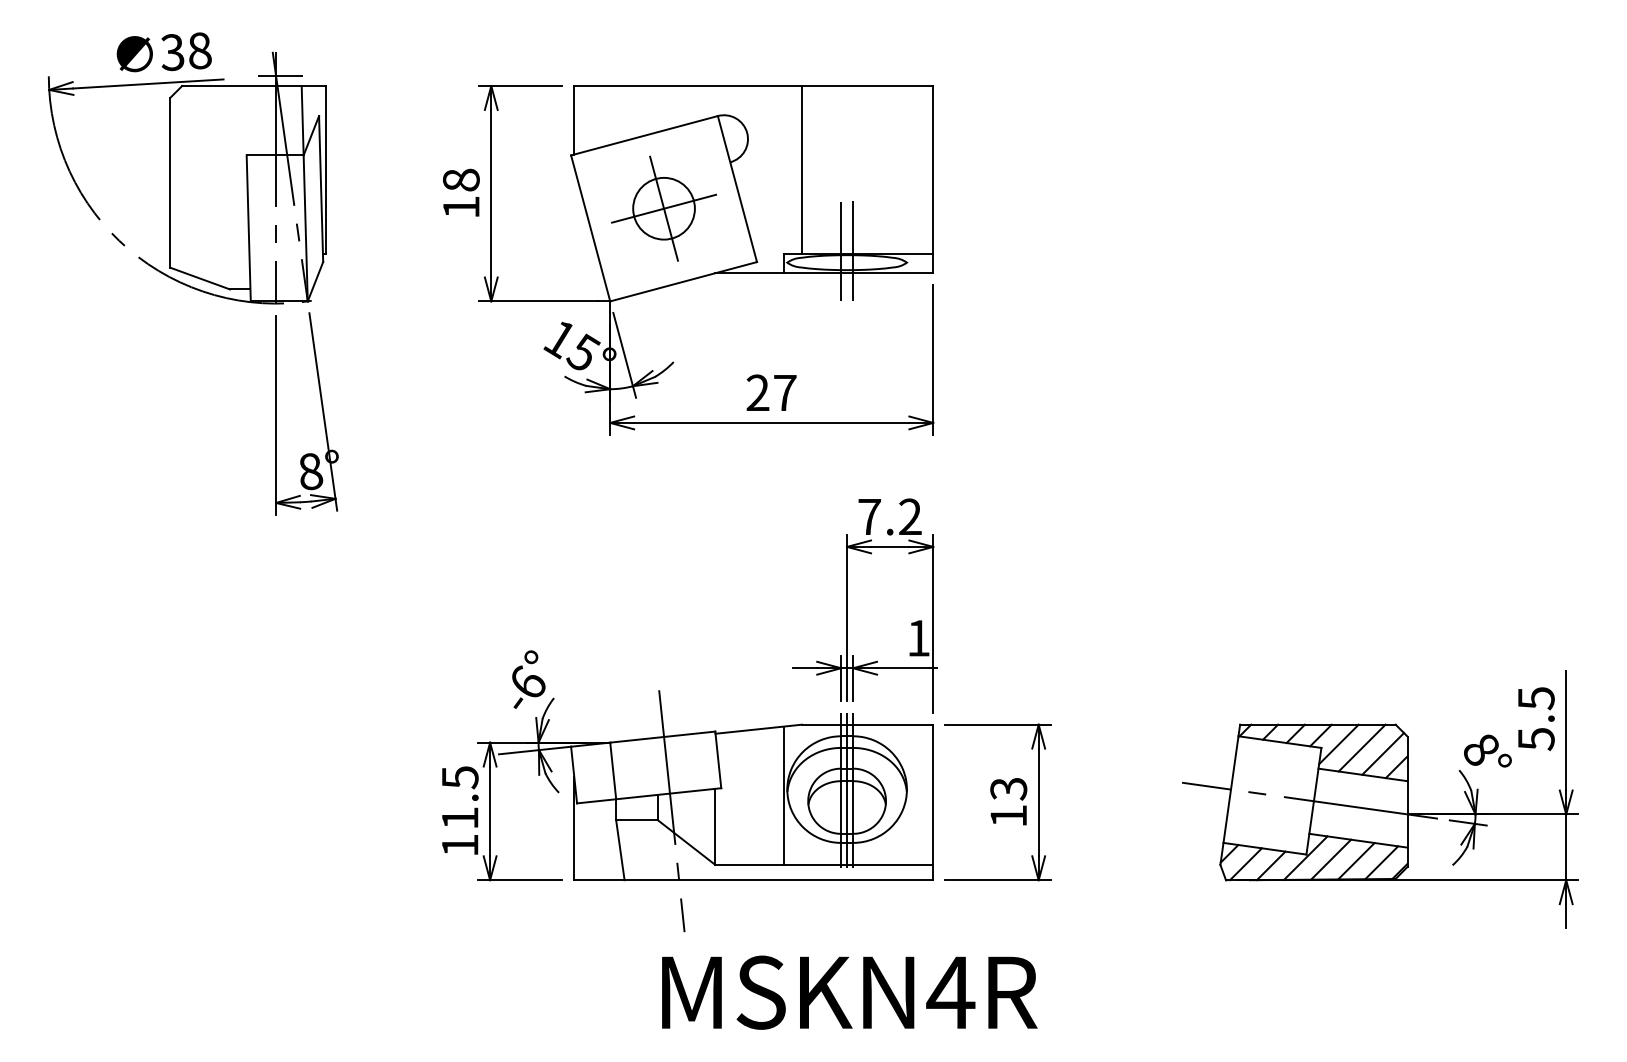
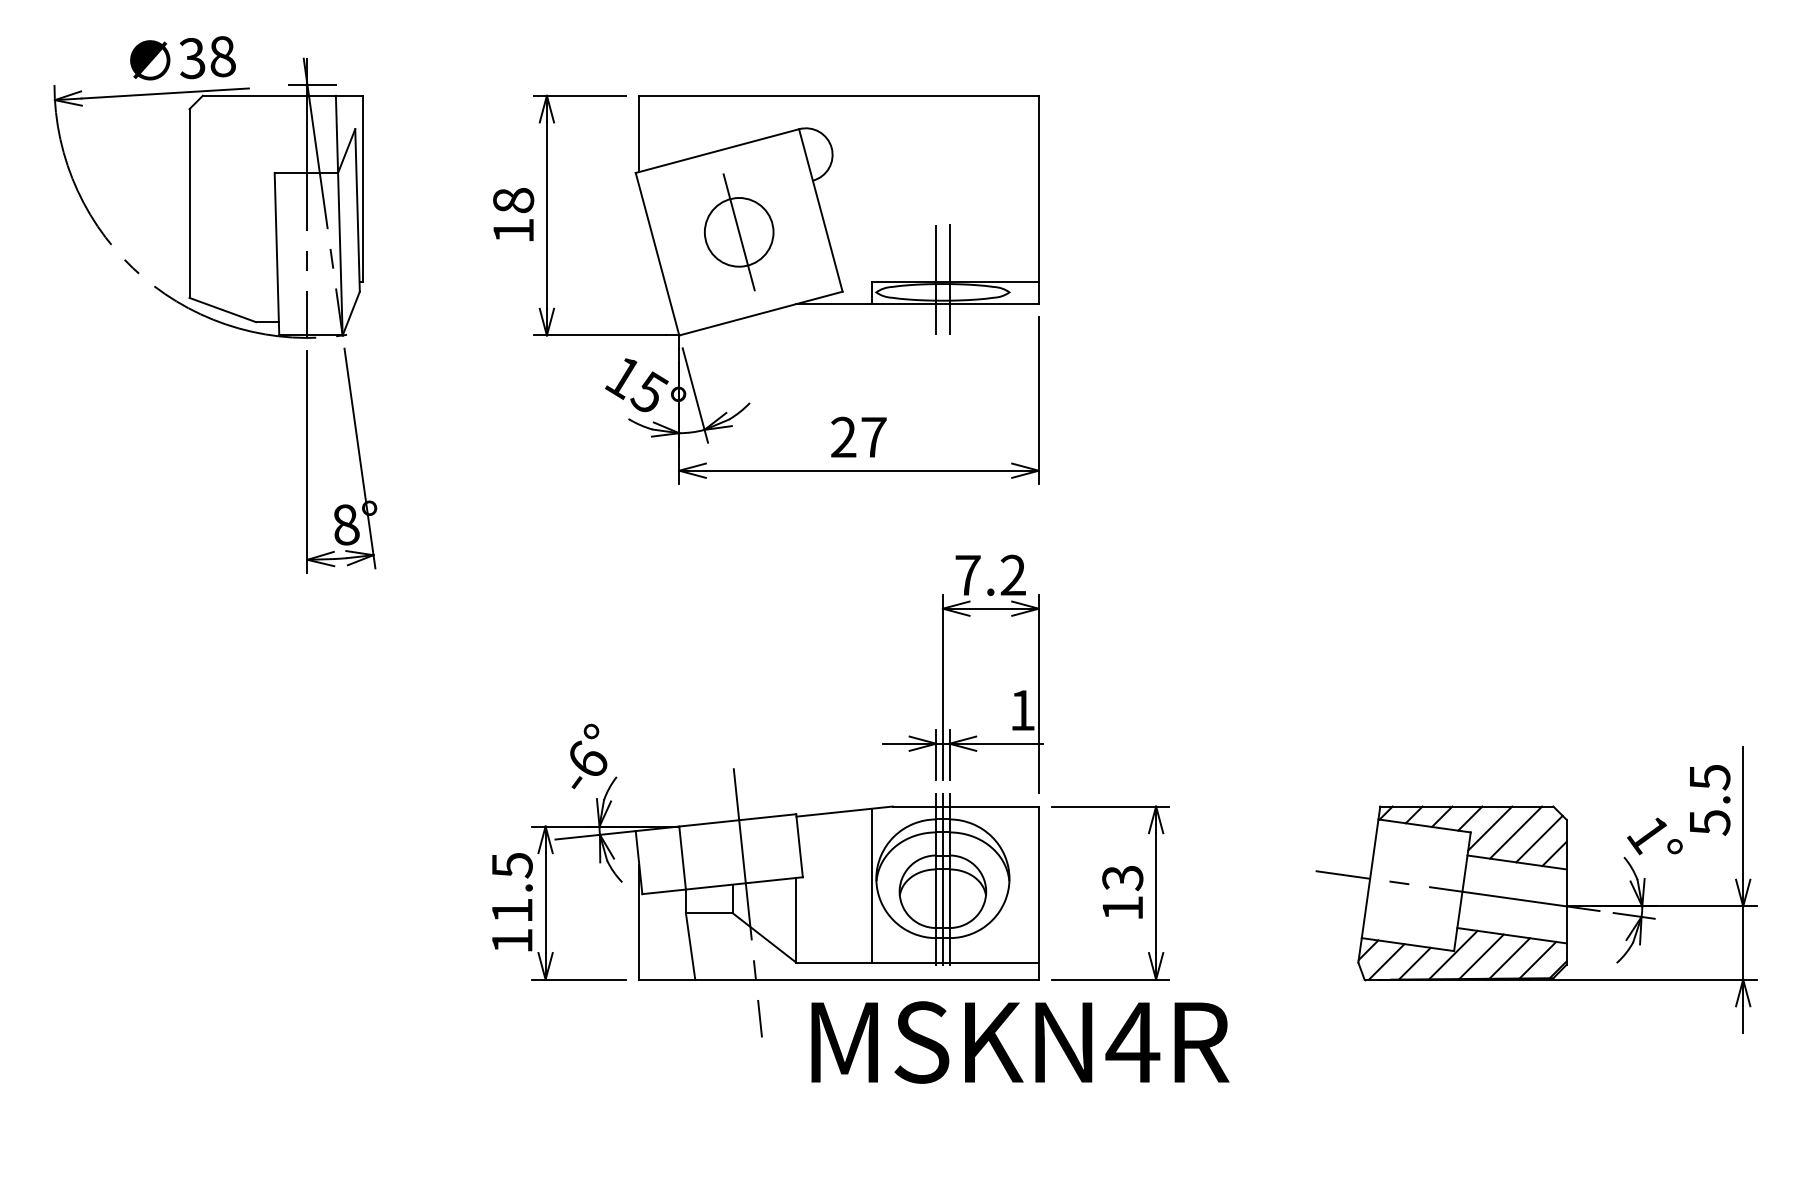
line: (802, 169) -> (893, 188), removed
line: (663, 208) -> (738, 232), removed
text: (1479, 751) -> (1646, 836), 8° -> 1°
text: (849, 992) -> (1020, 1042), moved

